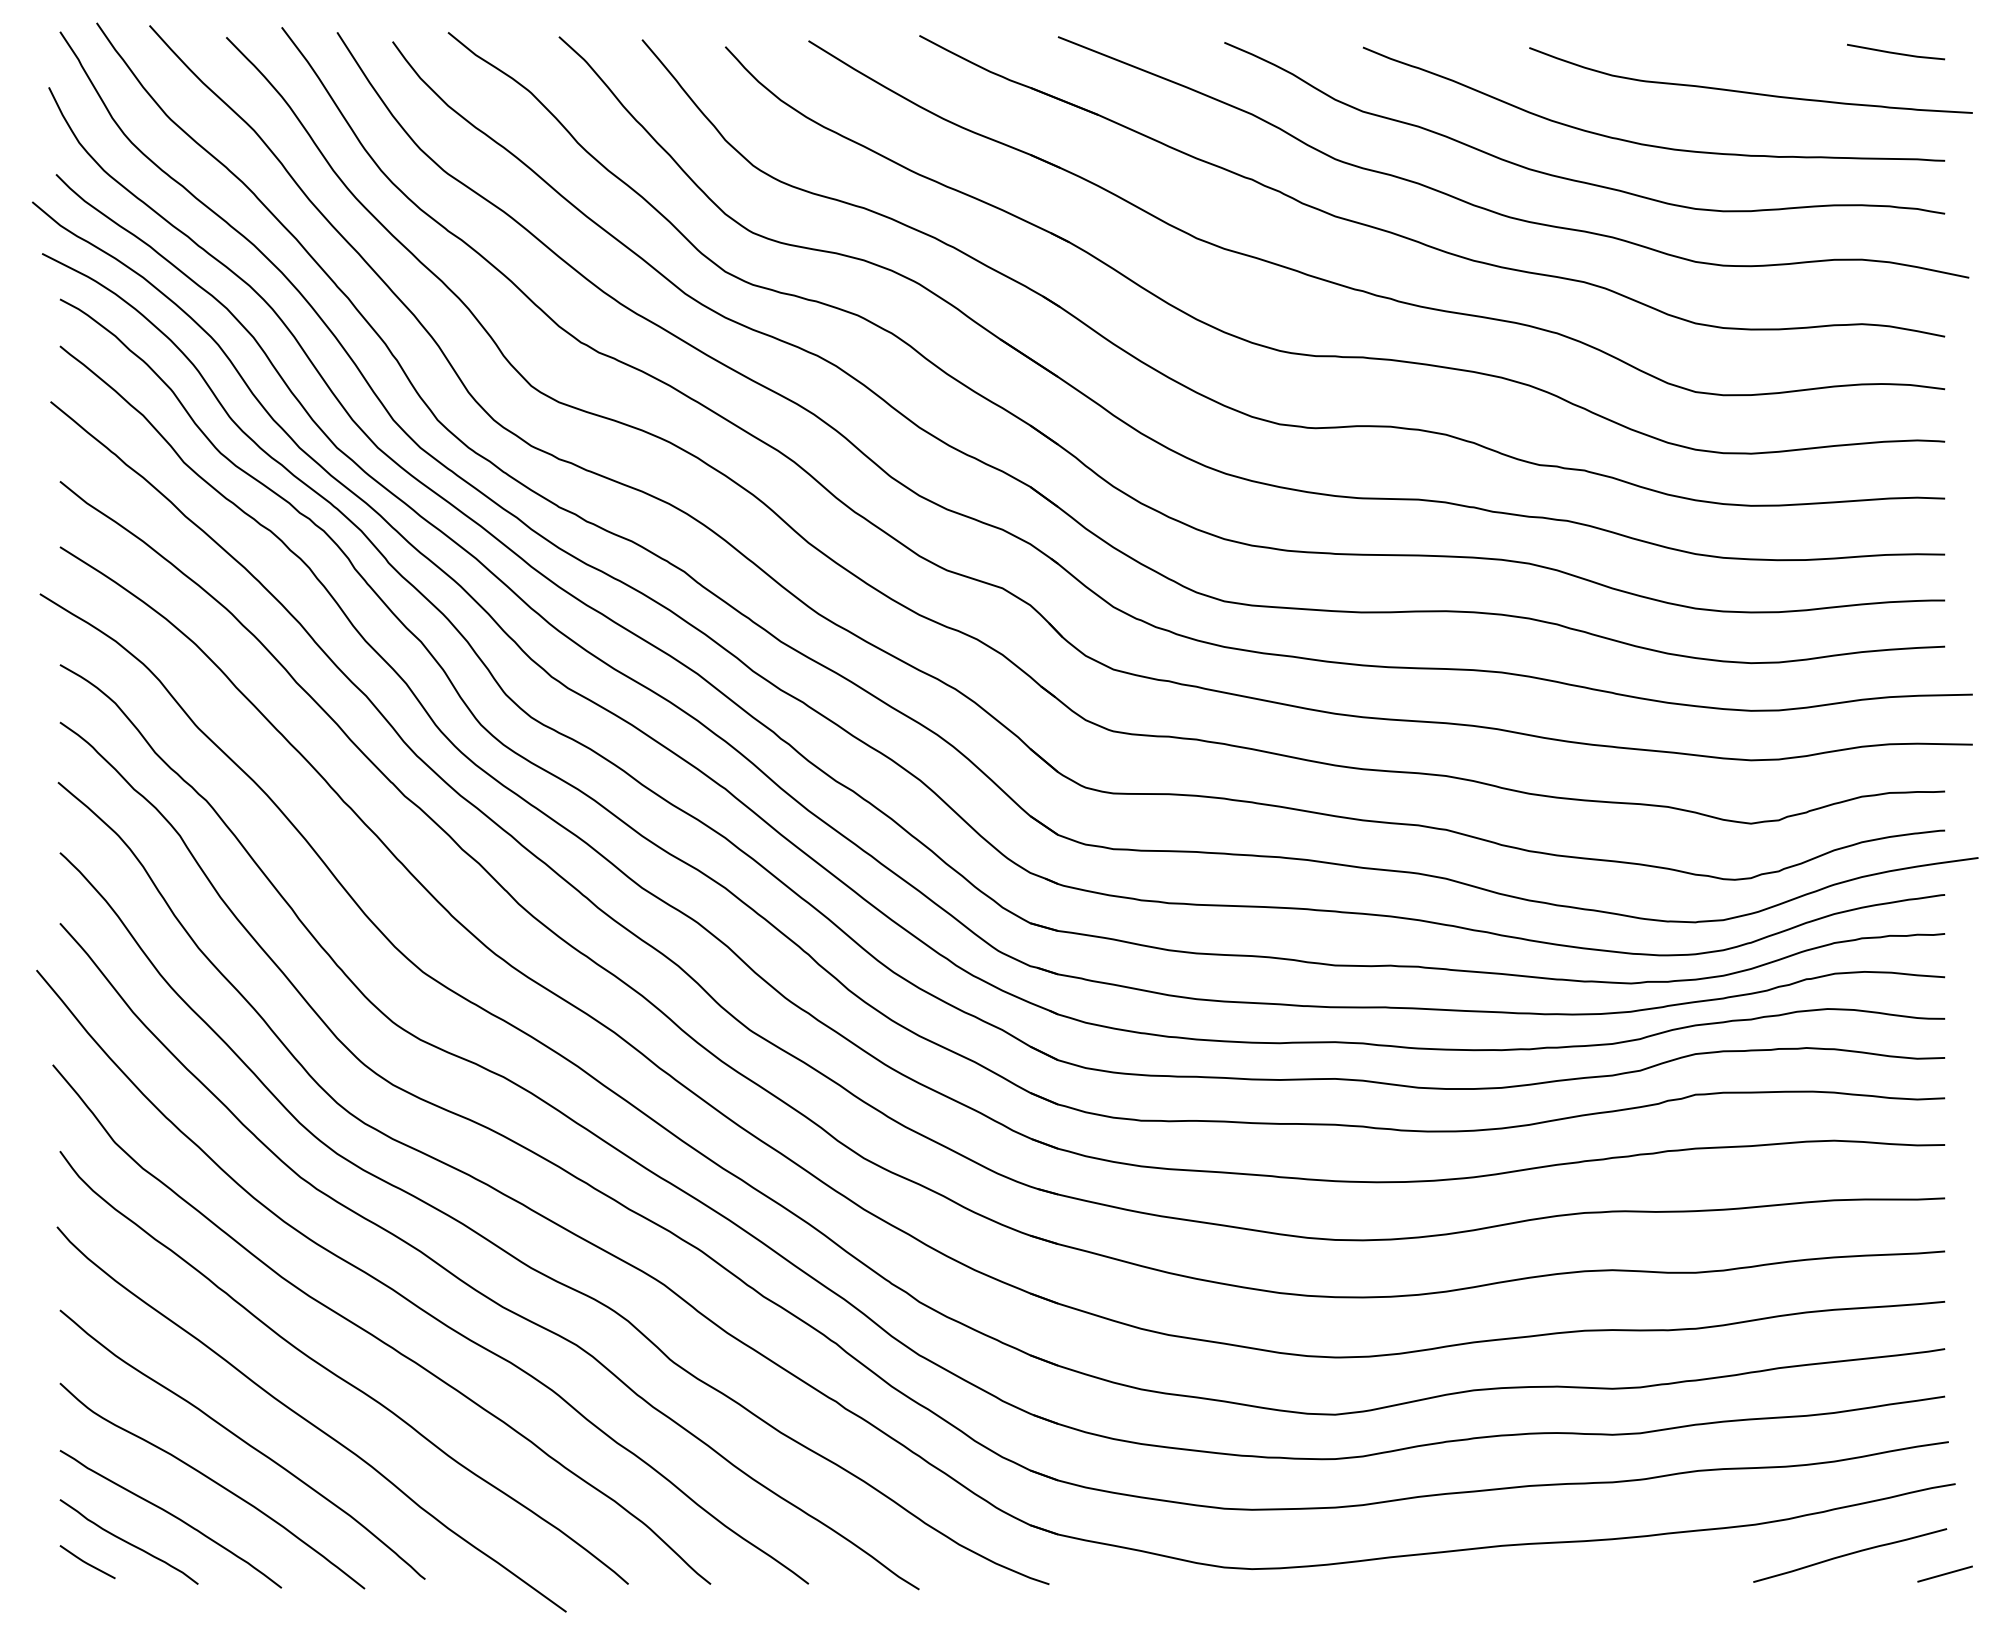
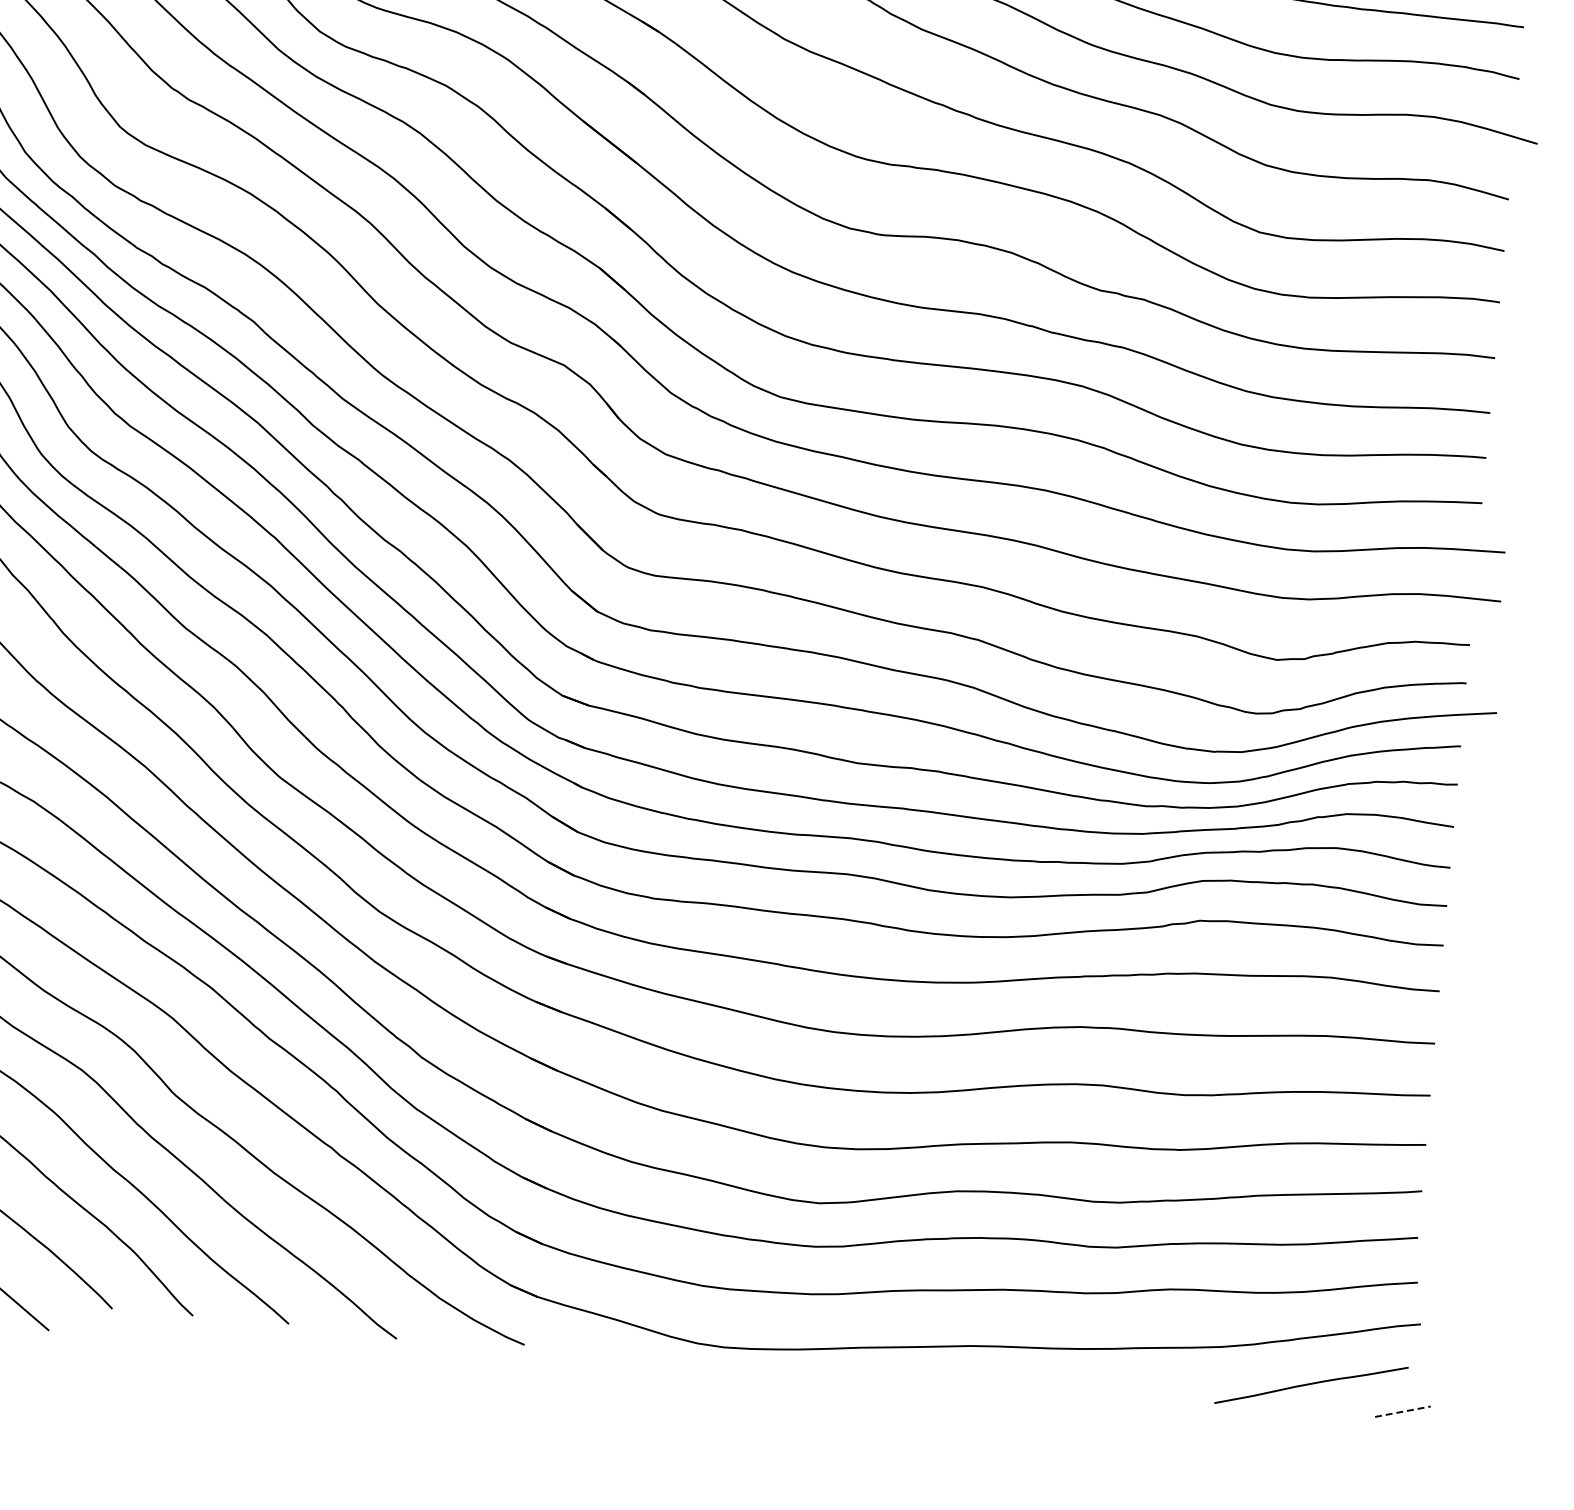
line: (1945, 1574) -> (1403, 1412), solid -> dashed

